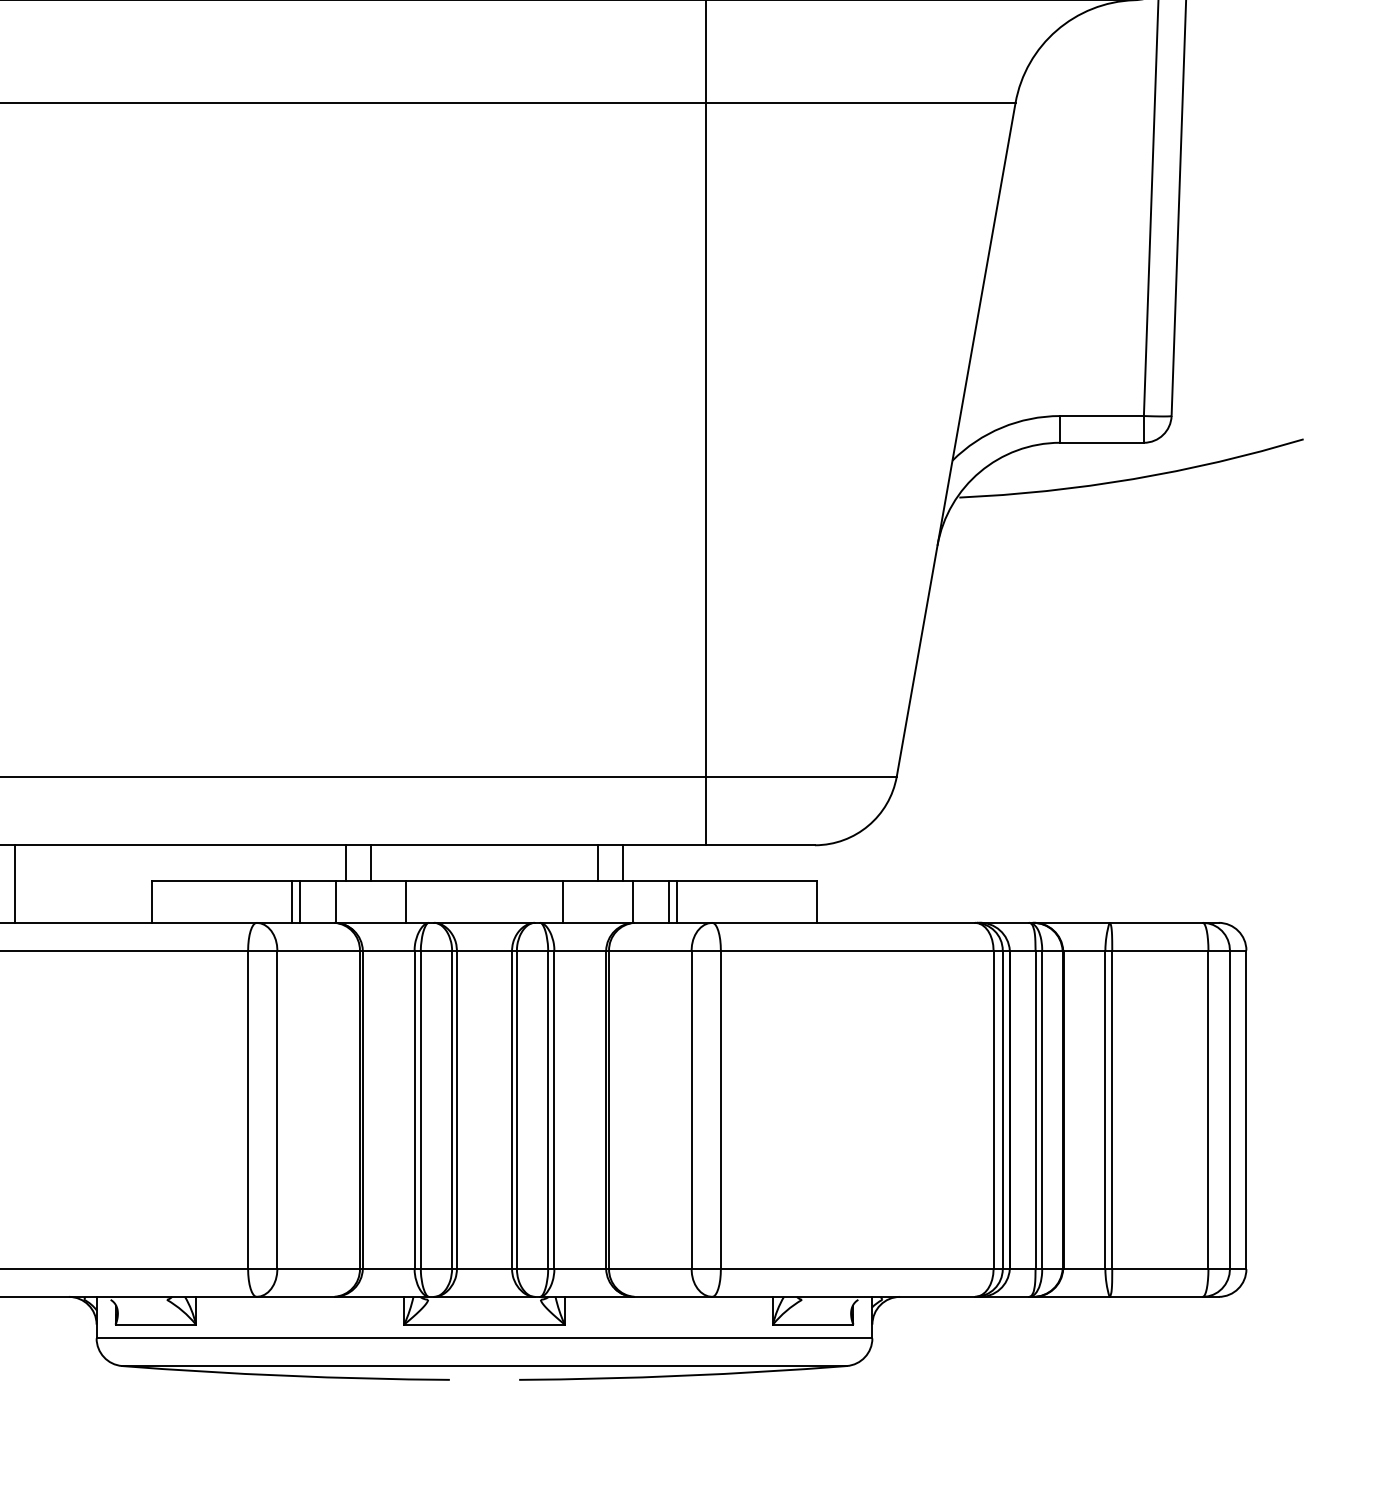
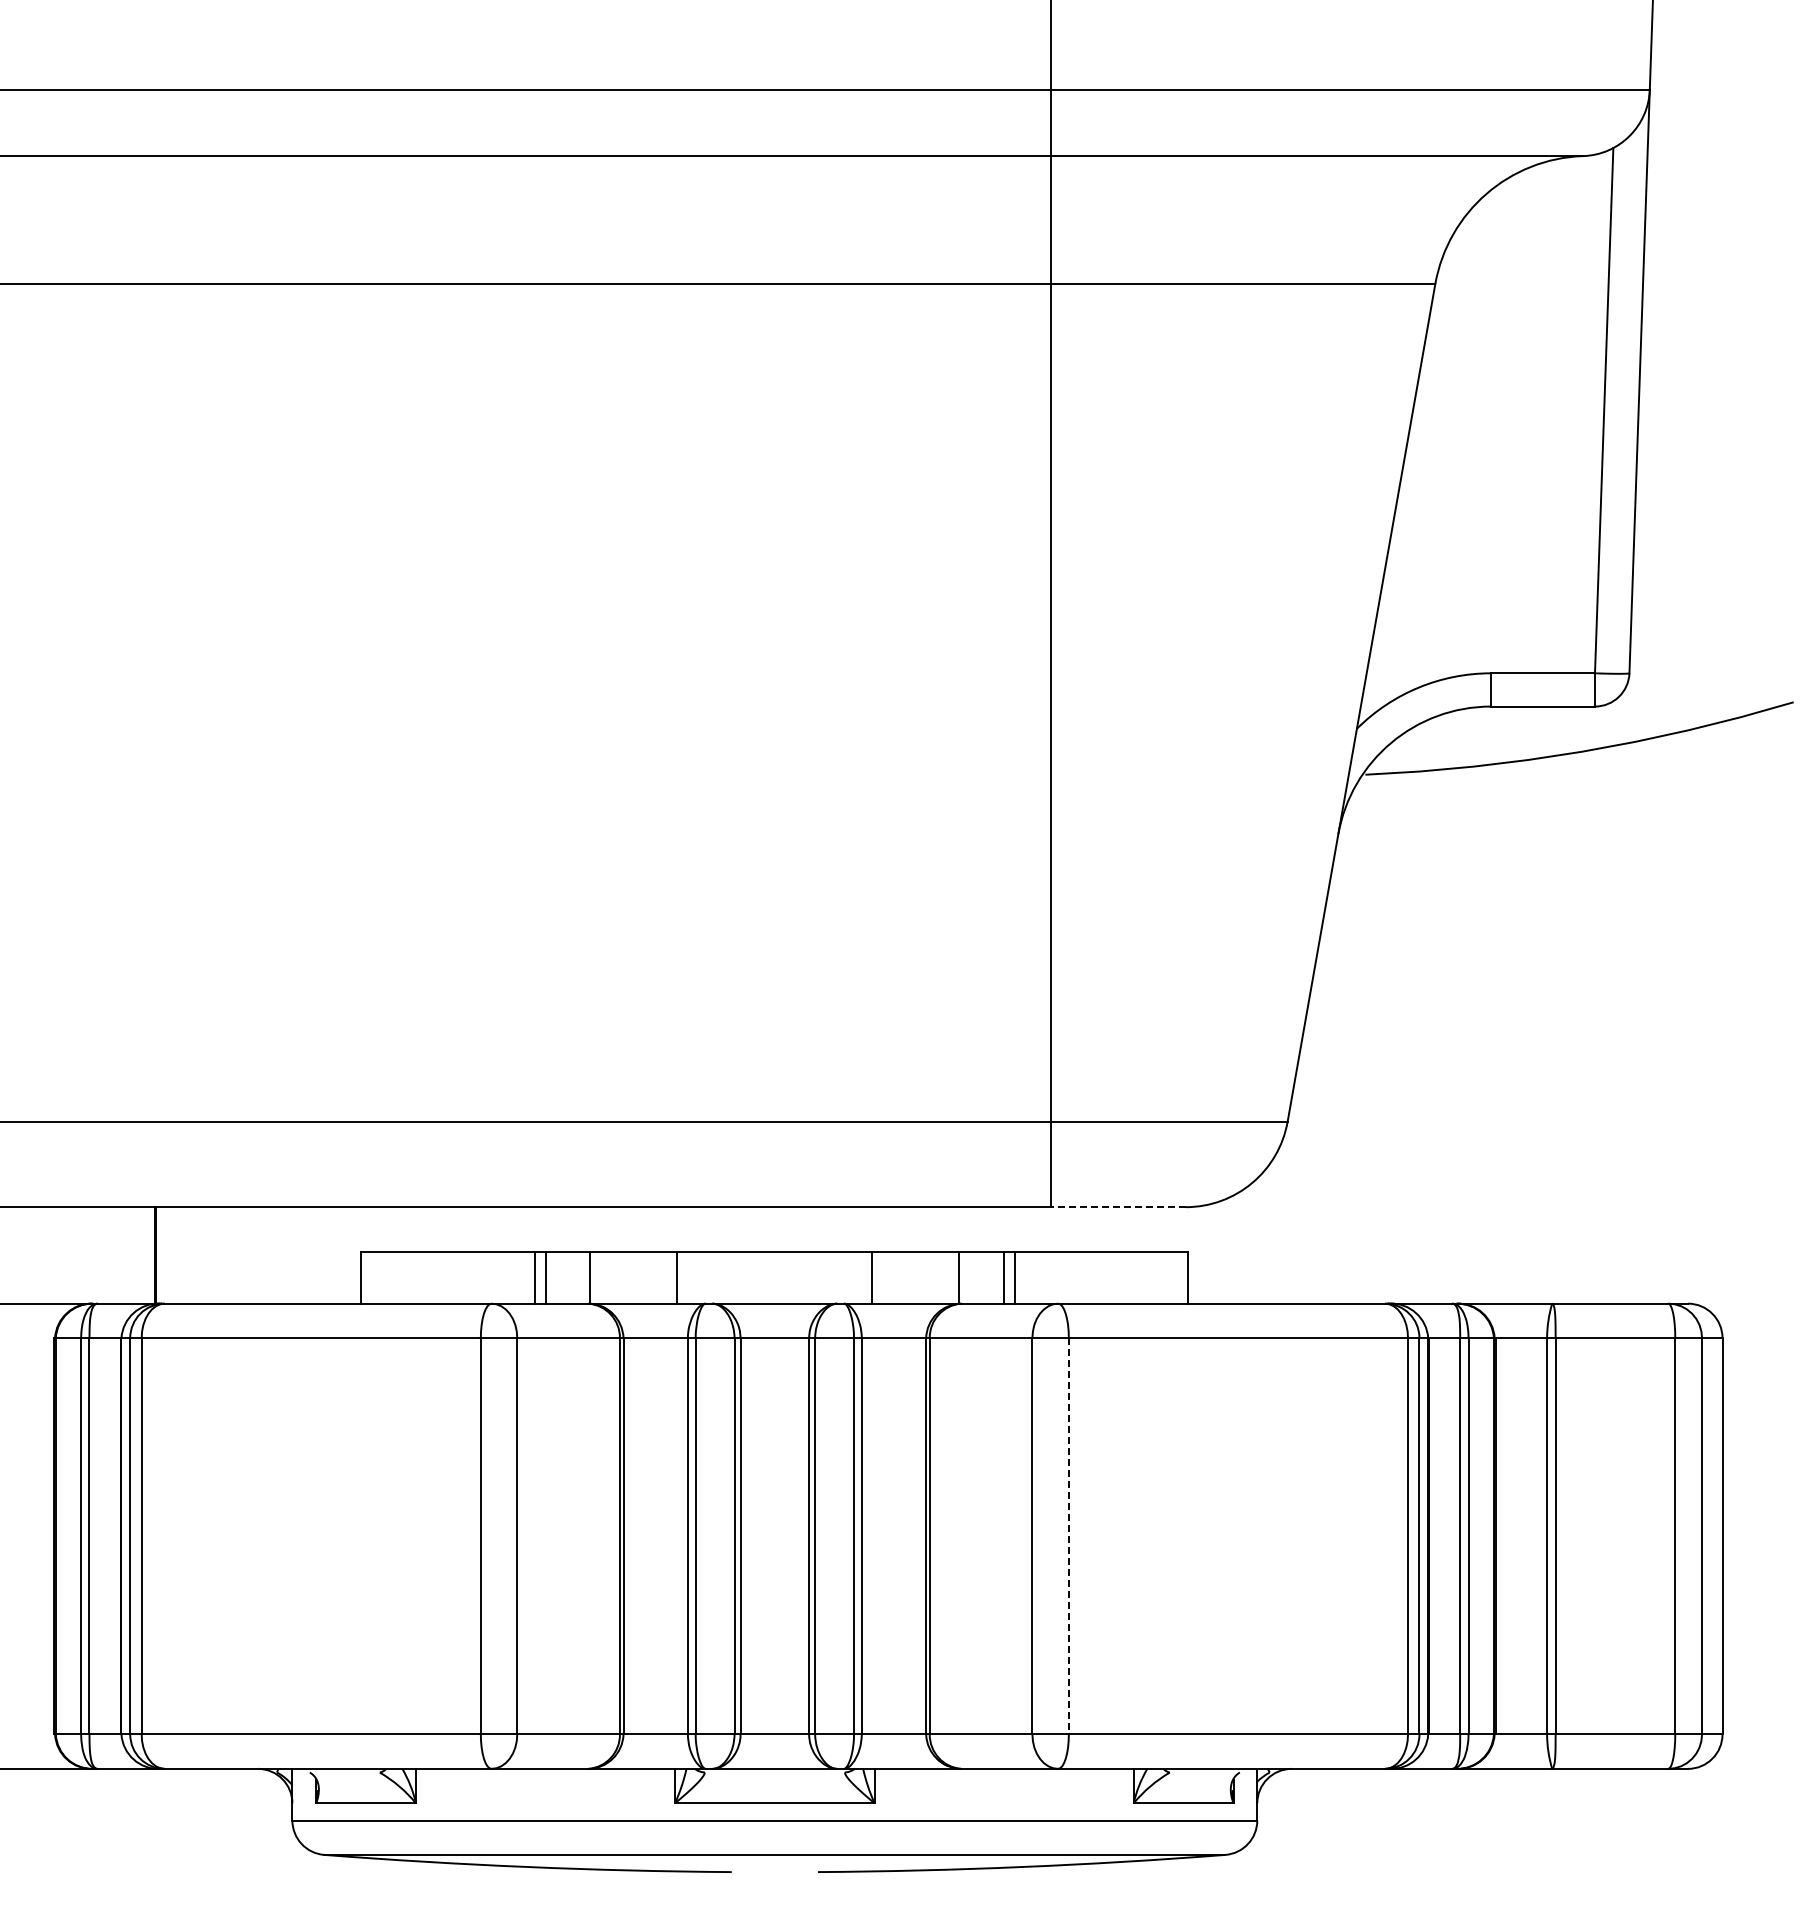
line: (760, 845) -> (1118, 1207), solid -> dashed
line: (345, 863) -> (602, 1229), removed
line: (371, 863) -> (634, 1229), removed
line: (597, 863) -> (915, 1229), removed
line: (623, 863) -> (947, 1229), removed
line: (14, 884) -> (190, 1255), removed
line: (720, 1110) -> (1068, 1536), solid -> dashed

